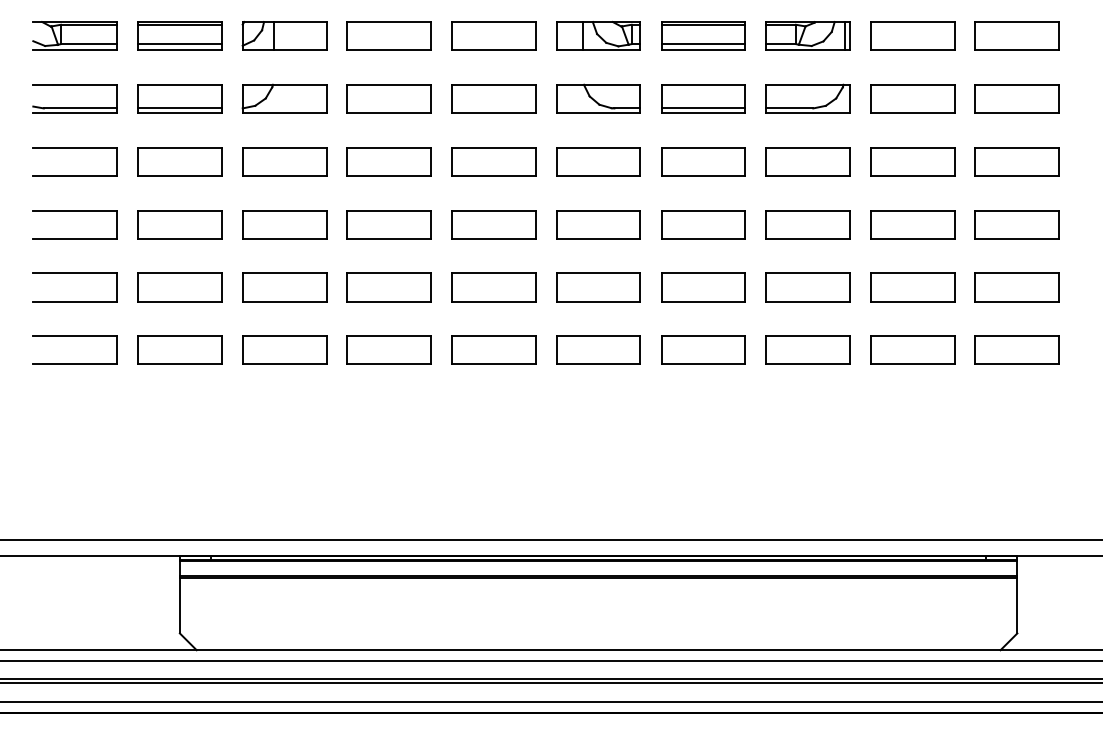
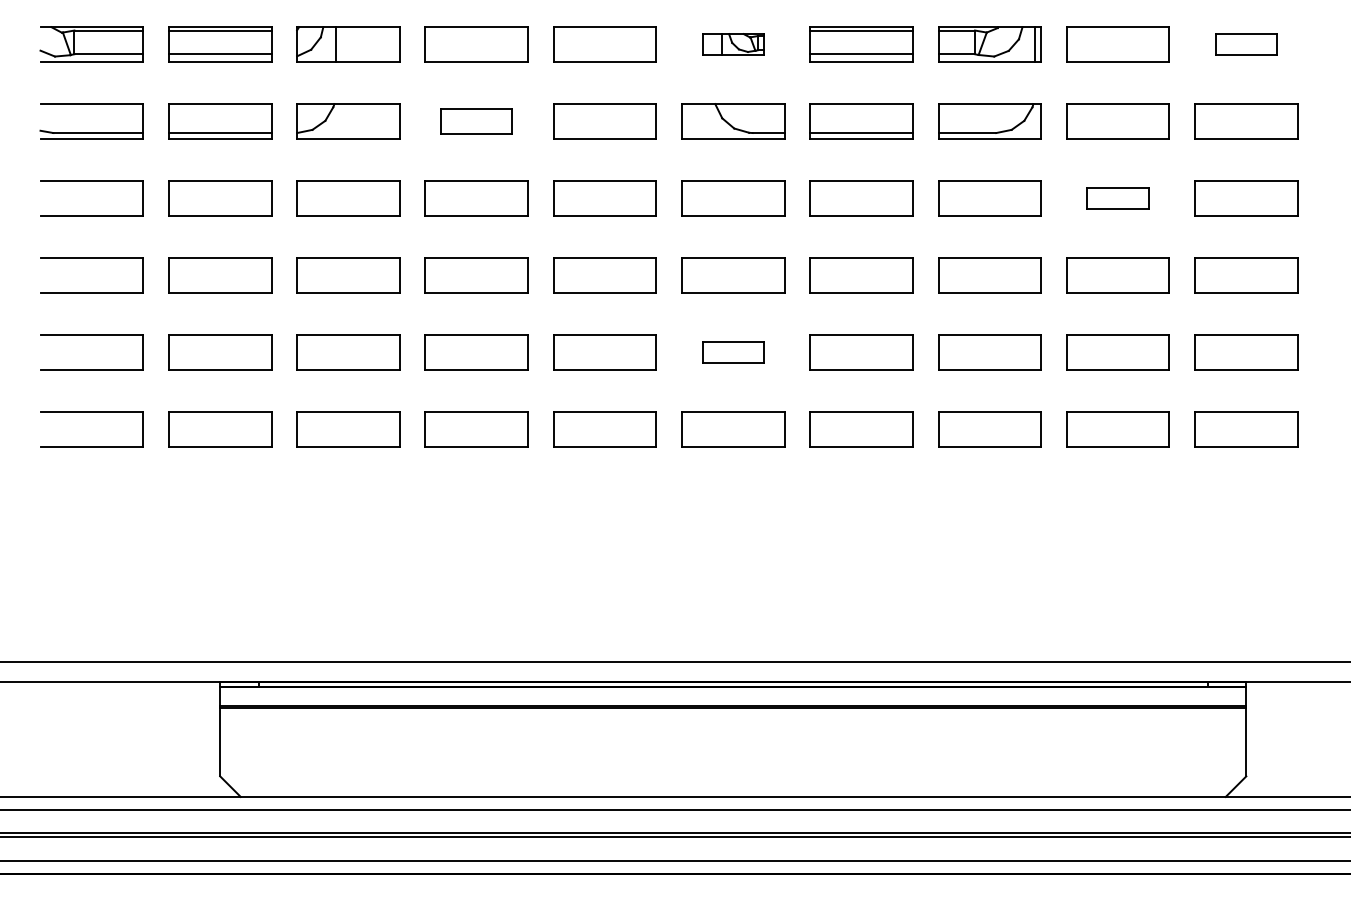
part: (598, 36) -> (733, 44), size x0.6
part: (1017, 36) -> (1246, 44), size x0.6
part: (389, 99) -> (476, 121), size x0.7
part: (912, 161) -> (1117, 198), size x0.6
part: (598, 287) -> (733, 352), size x0.6

